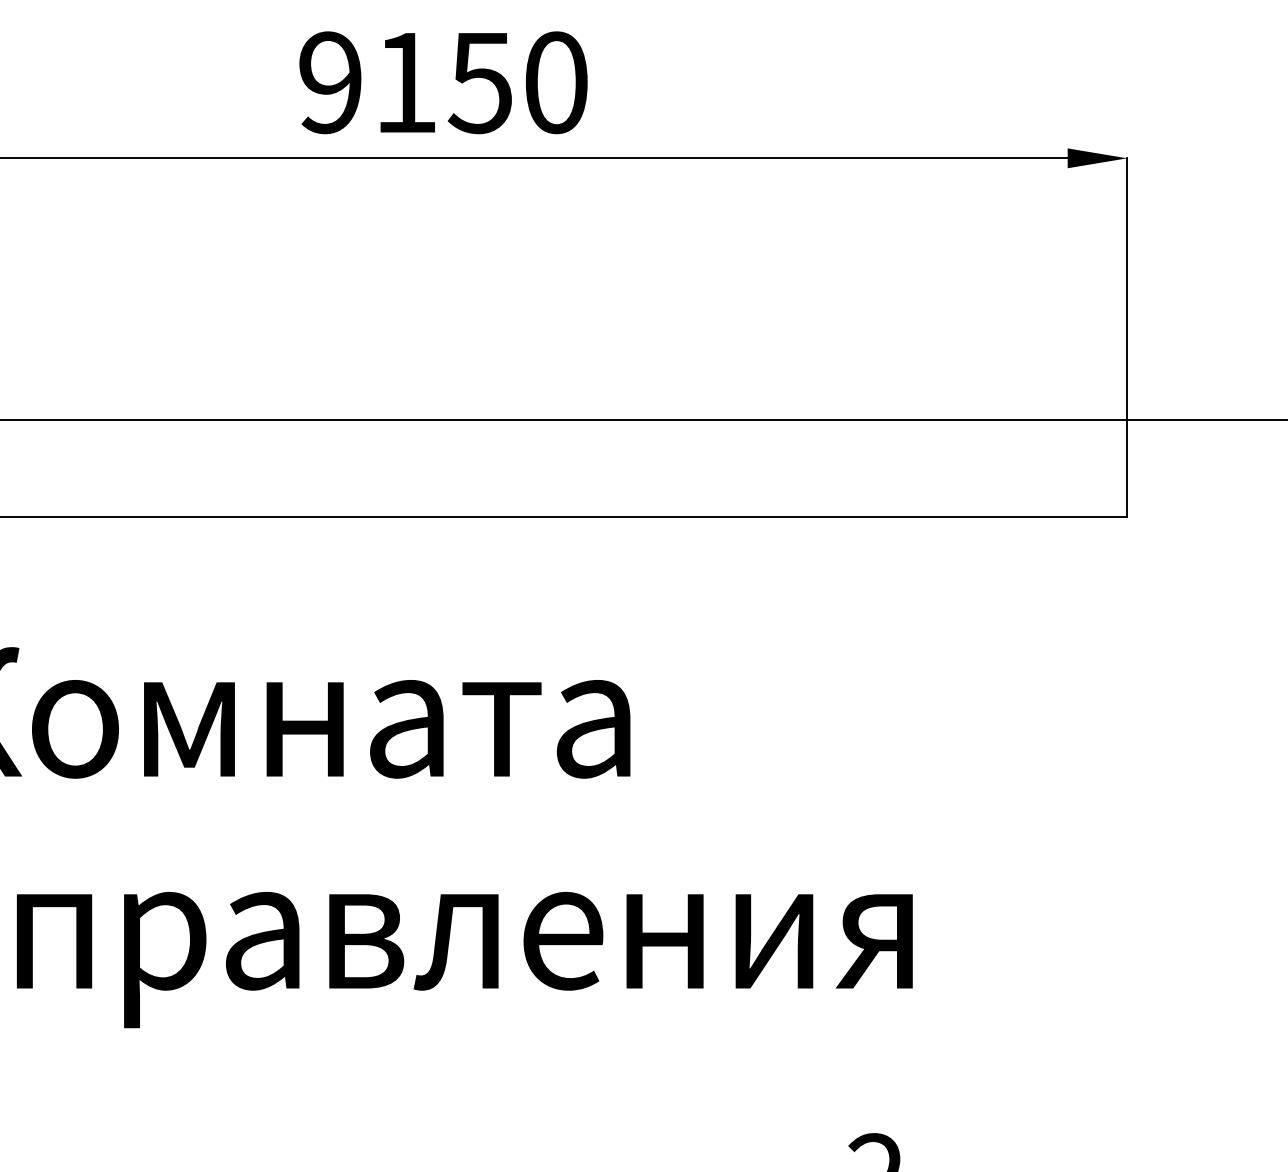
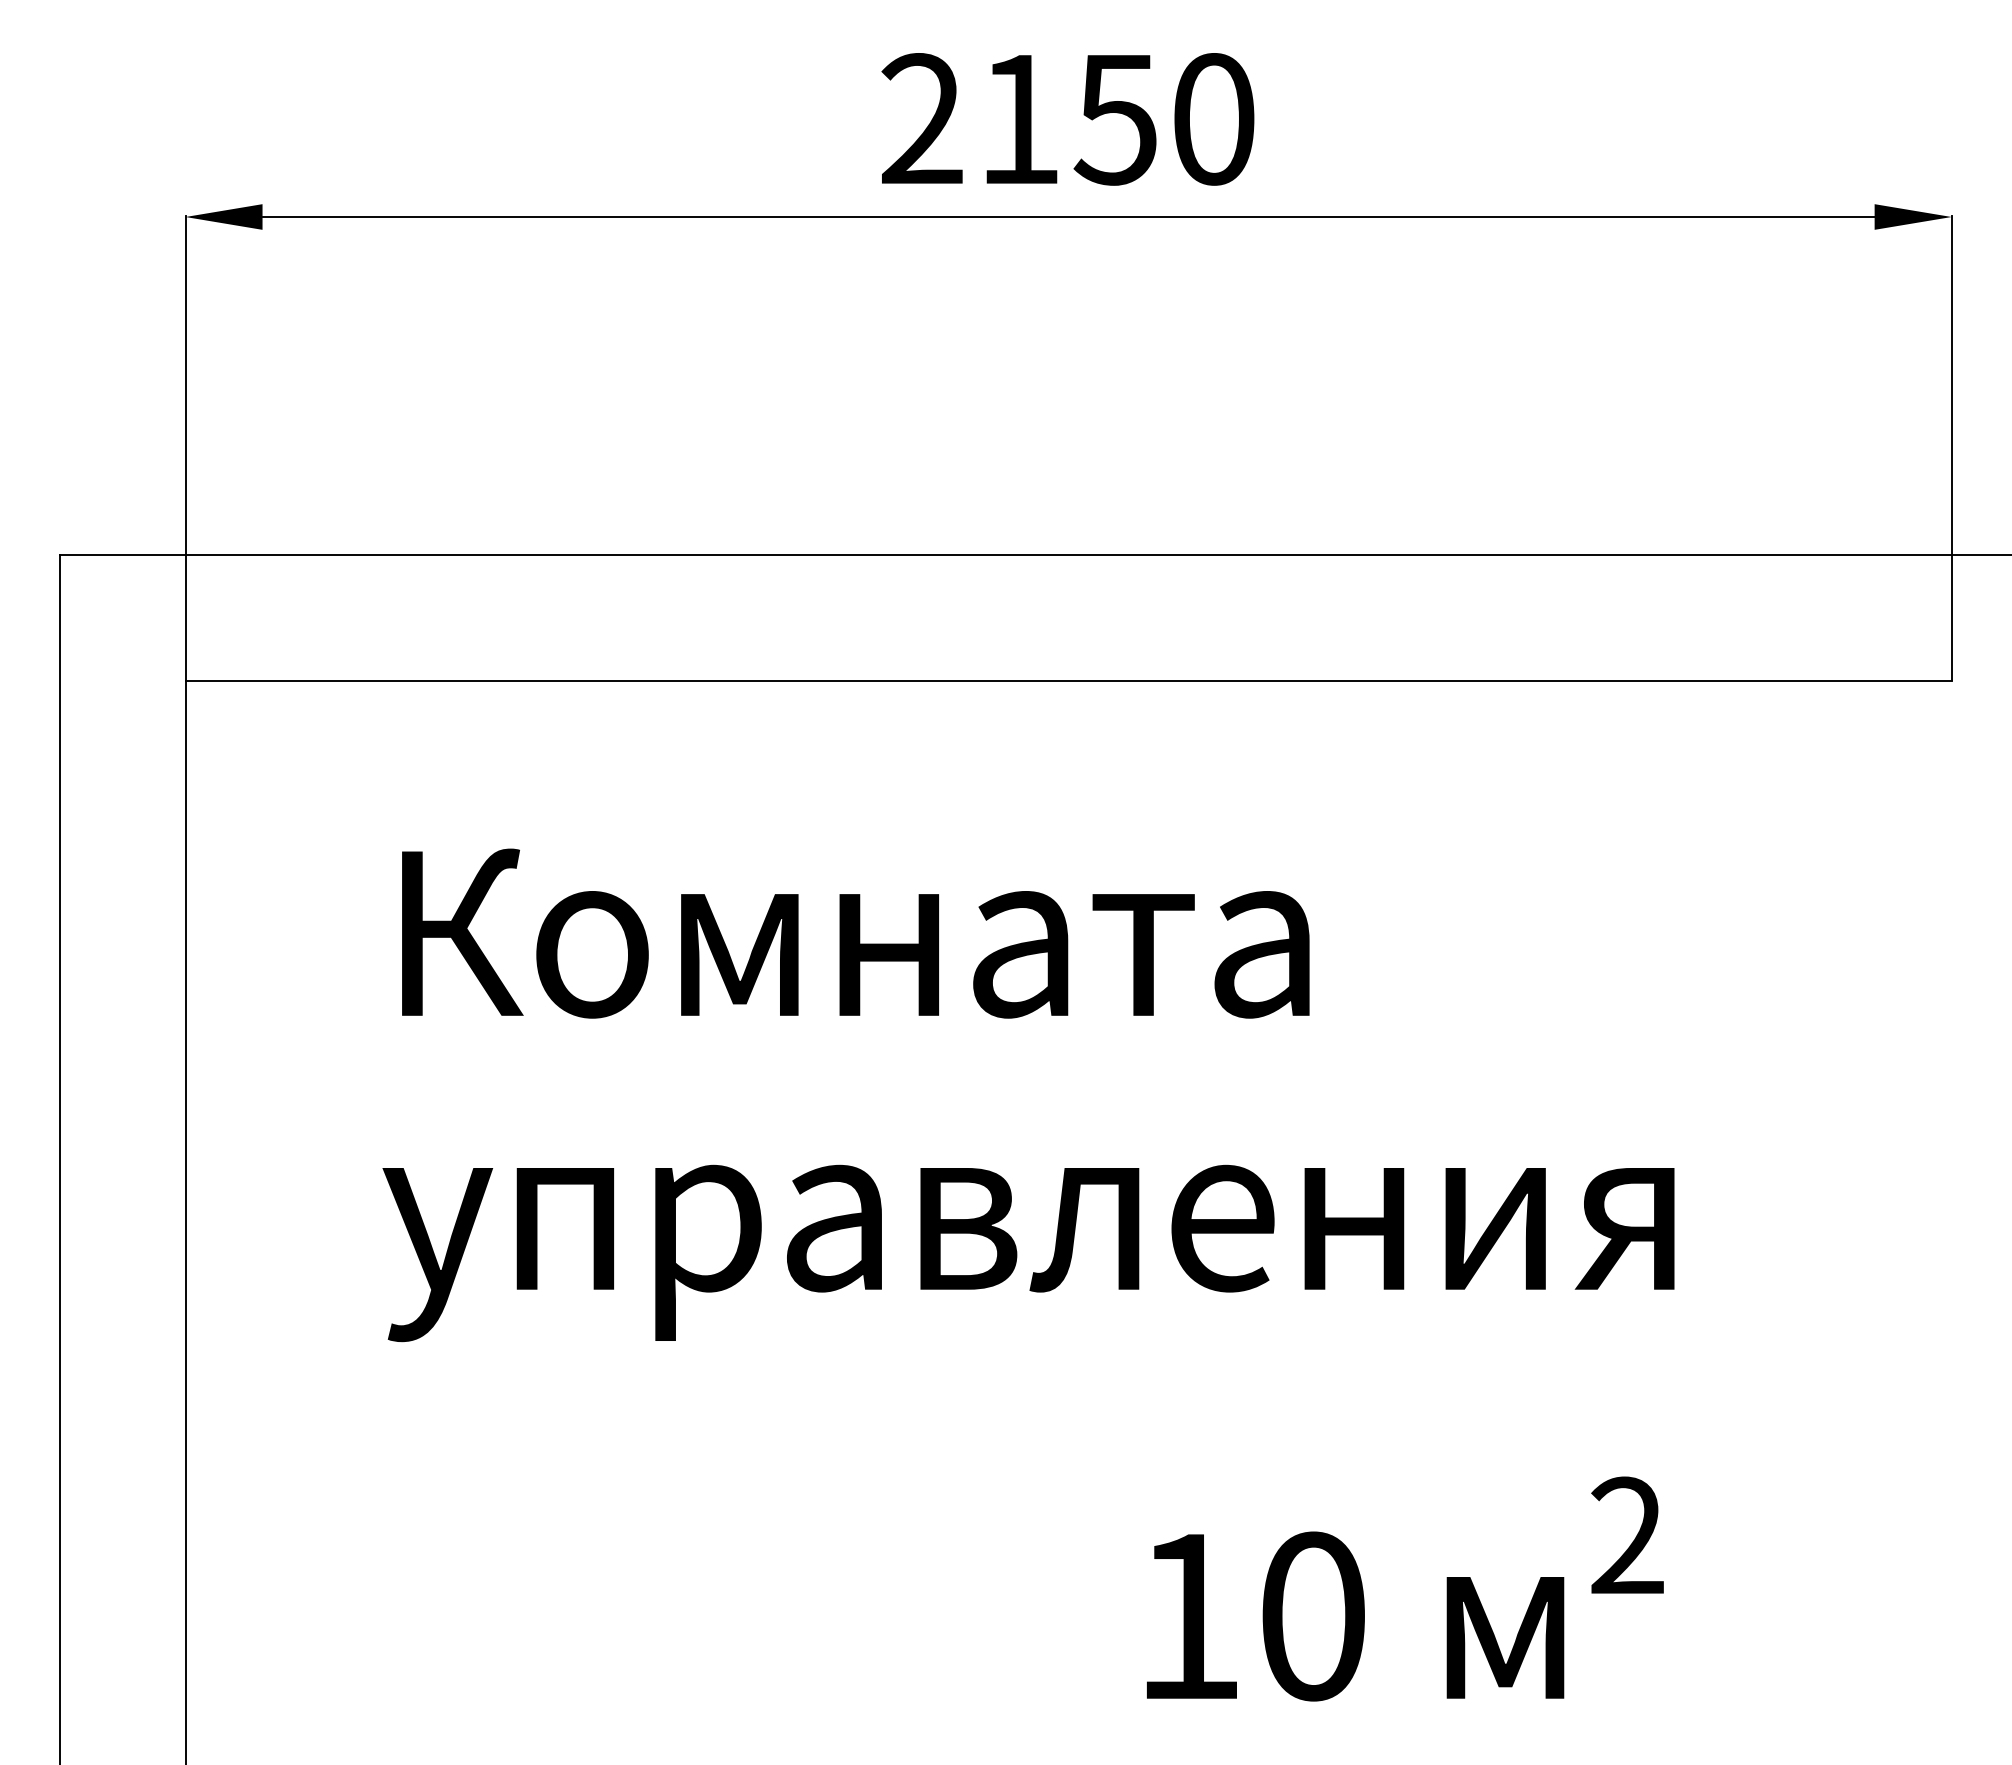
text: (330, 82) -> (921, 119), 9150 -> 2150

